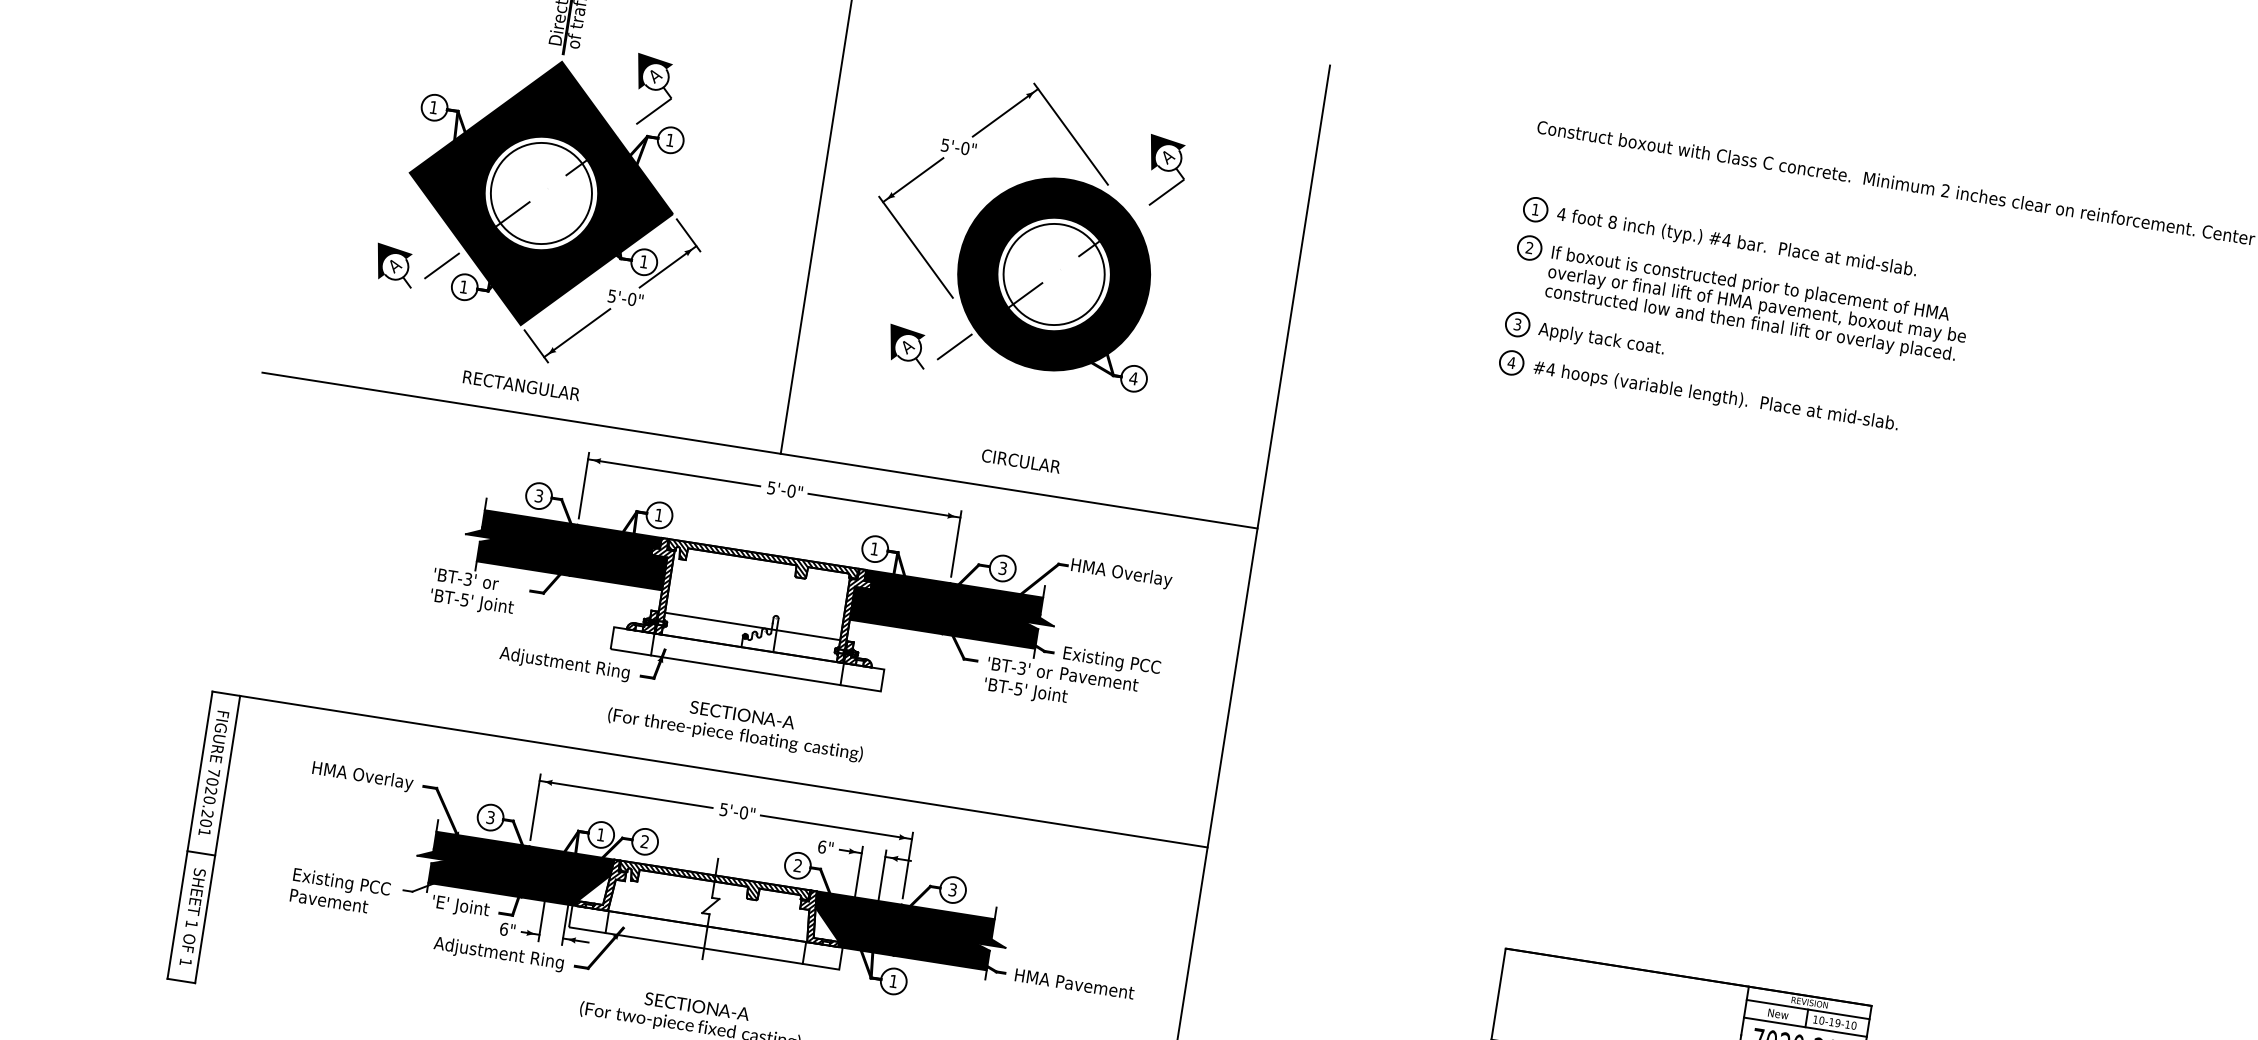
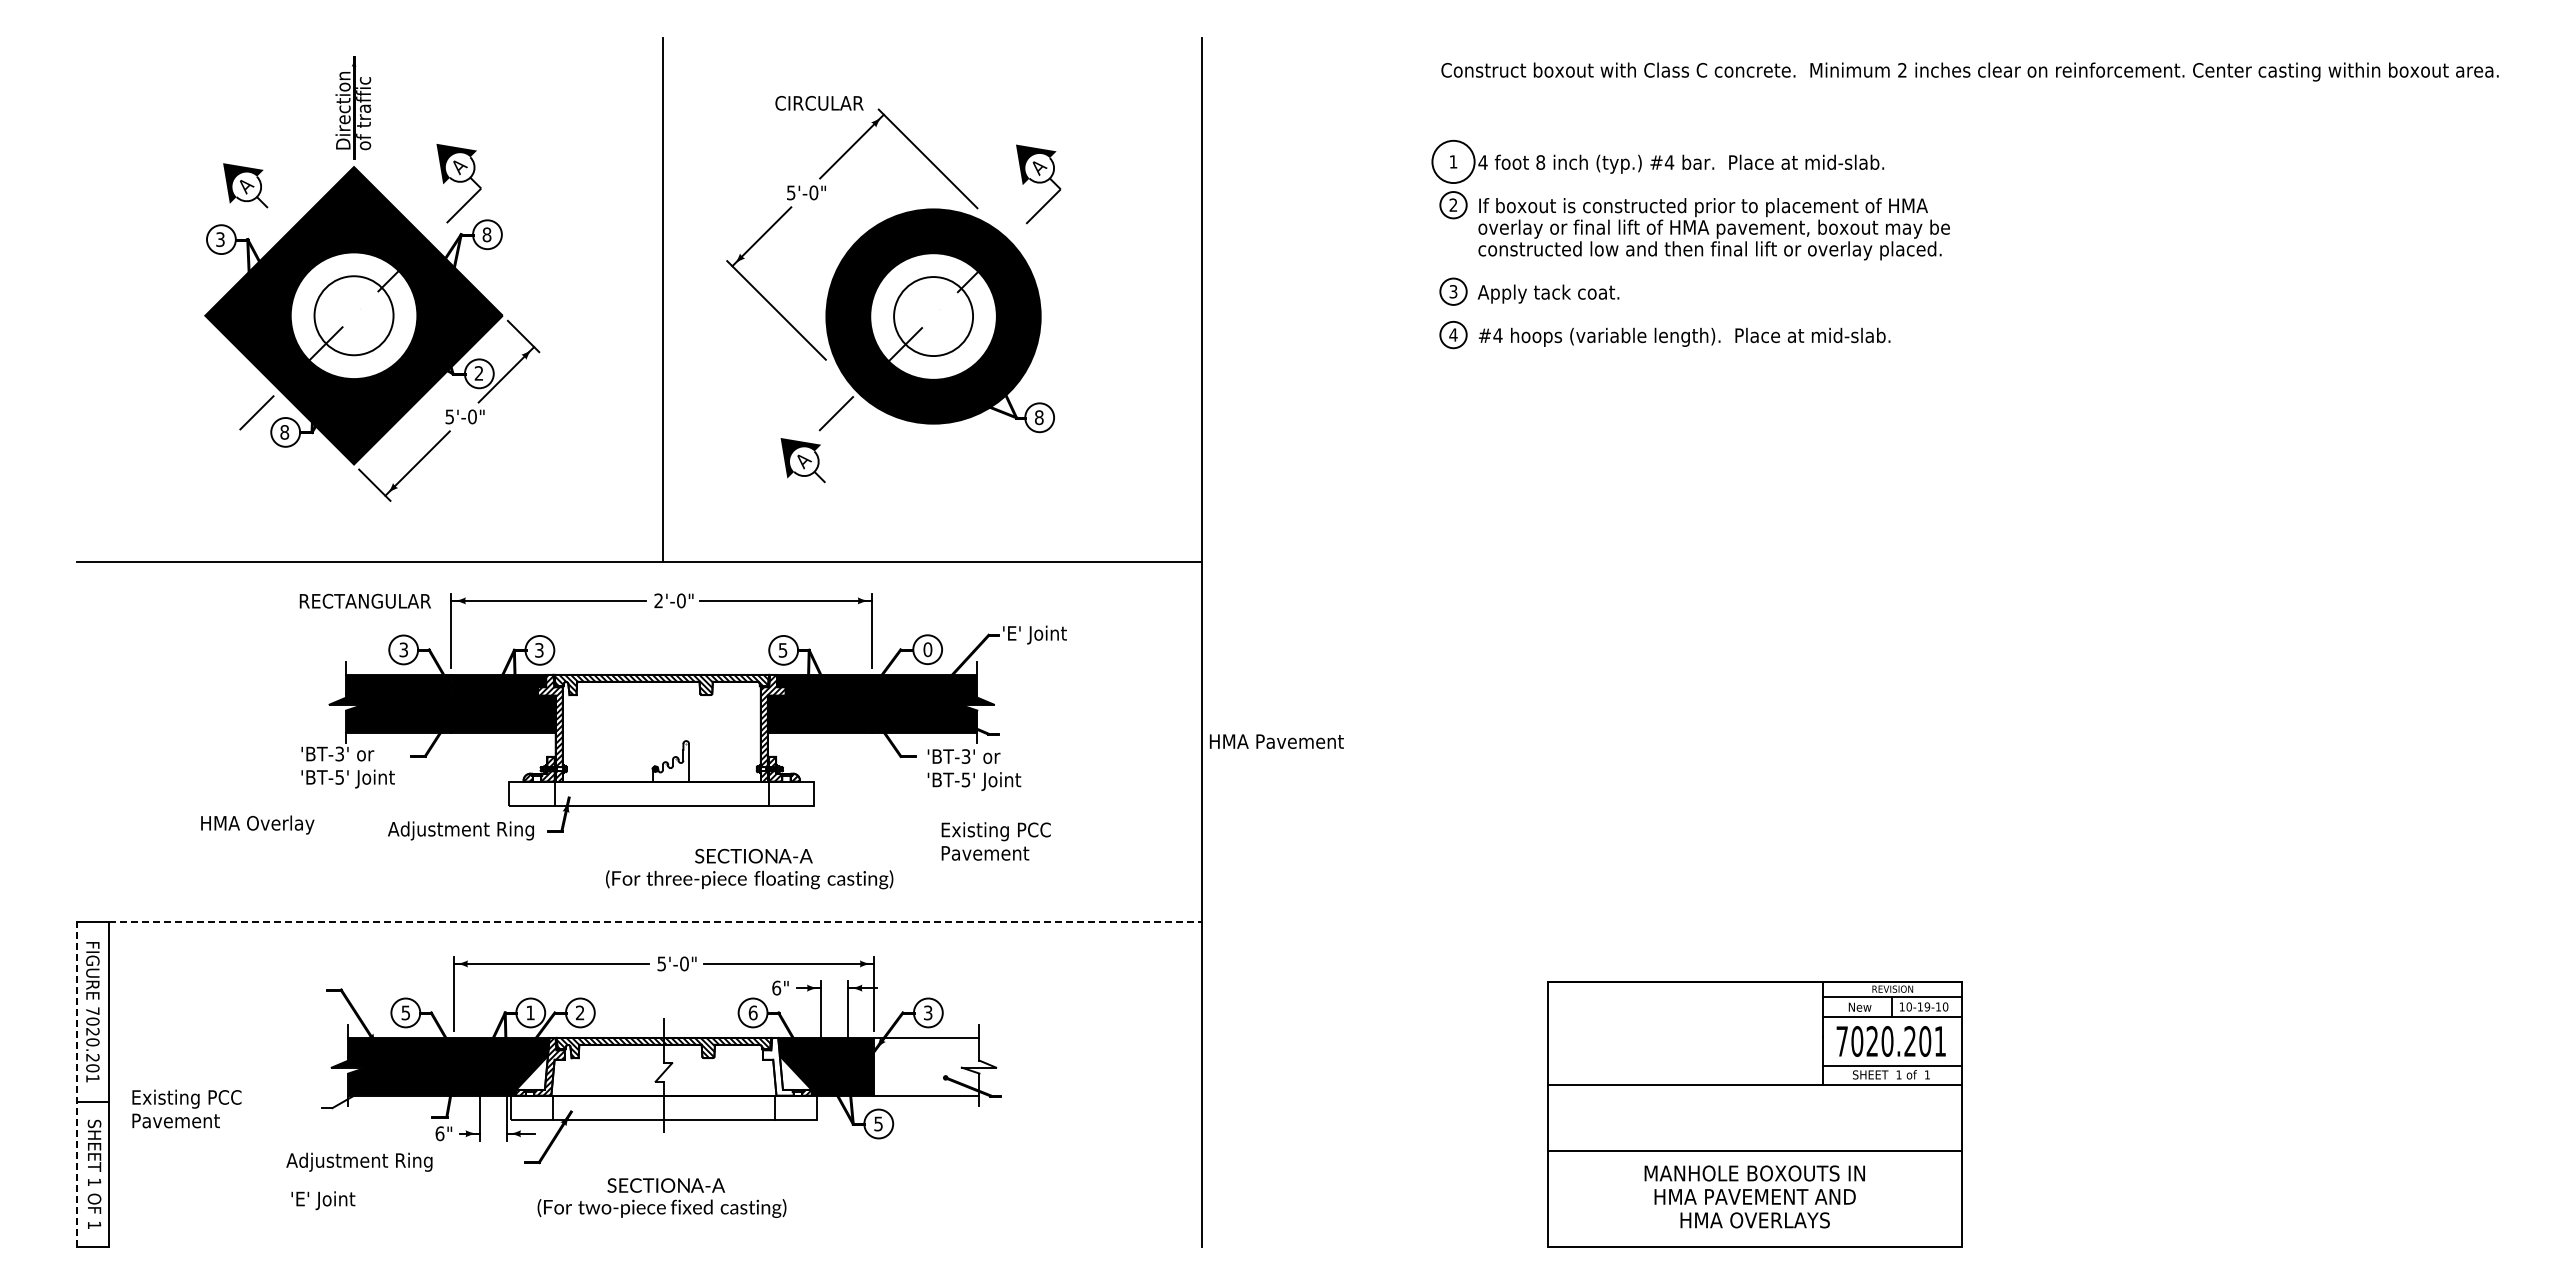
text: (433, 107) -> (220, 239), 1 -> 3
text: (669, 139) -> (486, 234), 1 -> 8
circle: (540, 193) -> (353, 315), size x0.7
circle: (1535, 209) -> (1453, 161), size x1.6
text: (643, 261) -> (478, 373), 1 -> 2
part: (394, 265) -> (245, 185), moved
circle: (1054, 274) -> (933, 316), size x0.7
text: (463, 287) -> (284, 432), 1 -> 8
part: (906, 346) -> (802, 460), moved
text: (1133, 378) -> (1038, 417), 4 -> 8
text: (520, 384) -> (364, 600), moved
text: (1021, 461) -> (819, 103), moved
text: (771, 487) -> (658, 600), 5'-0" -> 2'-0"
text: (659, 515) -> (539, 650), 1 -> 3
text: (874, 549) -> (782, 650), 1 -> 5
text: (1002, 568) -> (927, 649), 3 -> 0
text: (1121, 573) -> (1059, 634), HMA Overlay -> 'E' Joint
line: (752, 626) -> (661, 756), removed
text: (1109, 670) -> (995, 841), moved
text: (736, 725) -> (749, 868), moved
line: (724, 771) -> (655, 921), solid -> dashed
text: (362, 776) -> (257, 824), moved
text: (491, 817) -> (406, 1012), 3 -> 5
line: (190, 834) -> (77, 1083), solid -> dashed
text: (797, 865) -> (752, 1012), 2 -> 6
text: (340, 891) -> (186, 1108), moved
text: (460, 906) -> (323, 1200), moved
hatch: (812, 916) -> (777, 1066), removed
fill: (951, 938) -> (935, 1066), removed
text: (498, 953) -> (359, 1161), moved
text: (893, 980) -> (878, 1123), 1 -> 5
text: (1074, 983) -> (1276, 741), moved

